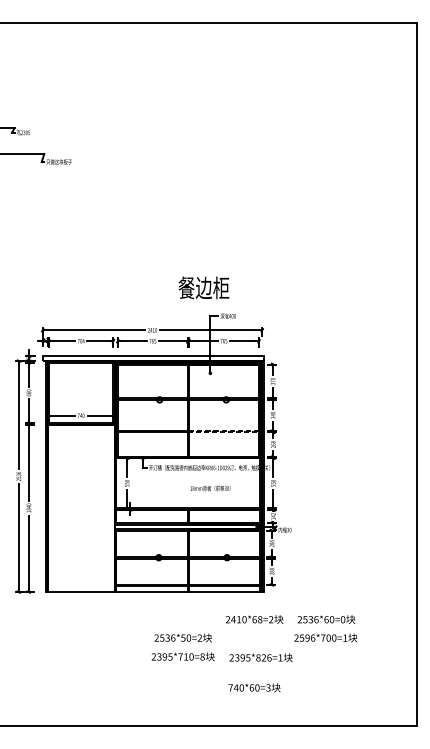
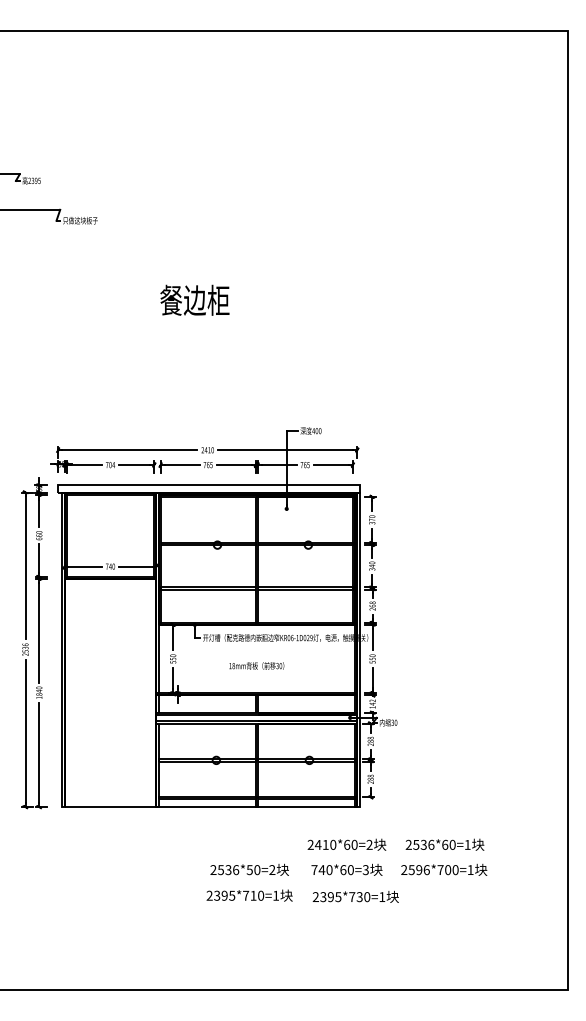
text: (203, 287) -> (194, 299), moved
line: (258, 431) -> (352, 588), dashed -> solid
text: (210, 488) -> (256, 665), moved
text: (260, 619) -> (354, 844), 2410*68=2 -> 2410*60=2
text: (342, 619) -> (467, 844), 2536*60=0 -> 2536*60=1
text: (202, 656) -> (276, 895), 2395*710=8 -> 2395*710=1
text: (263, 658) -> (359, 897), 2395*826=1 -> 2395*730=1
text: (254, 687) -> (346, 869), moved

